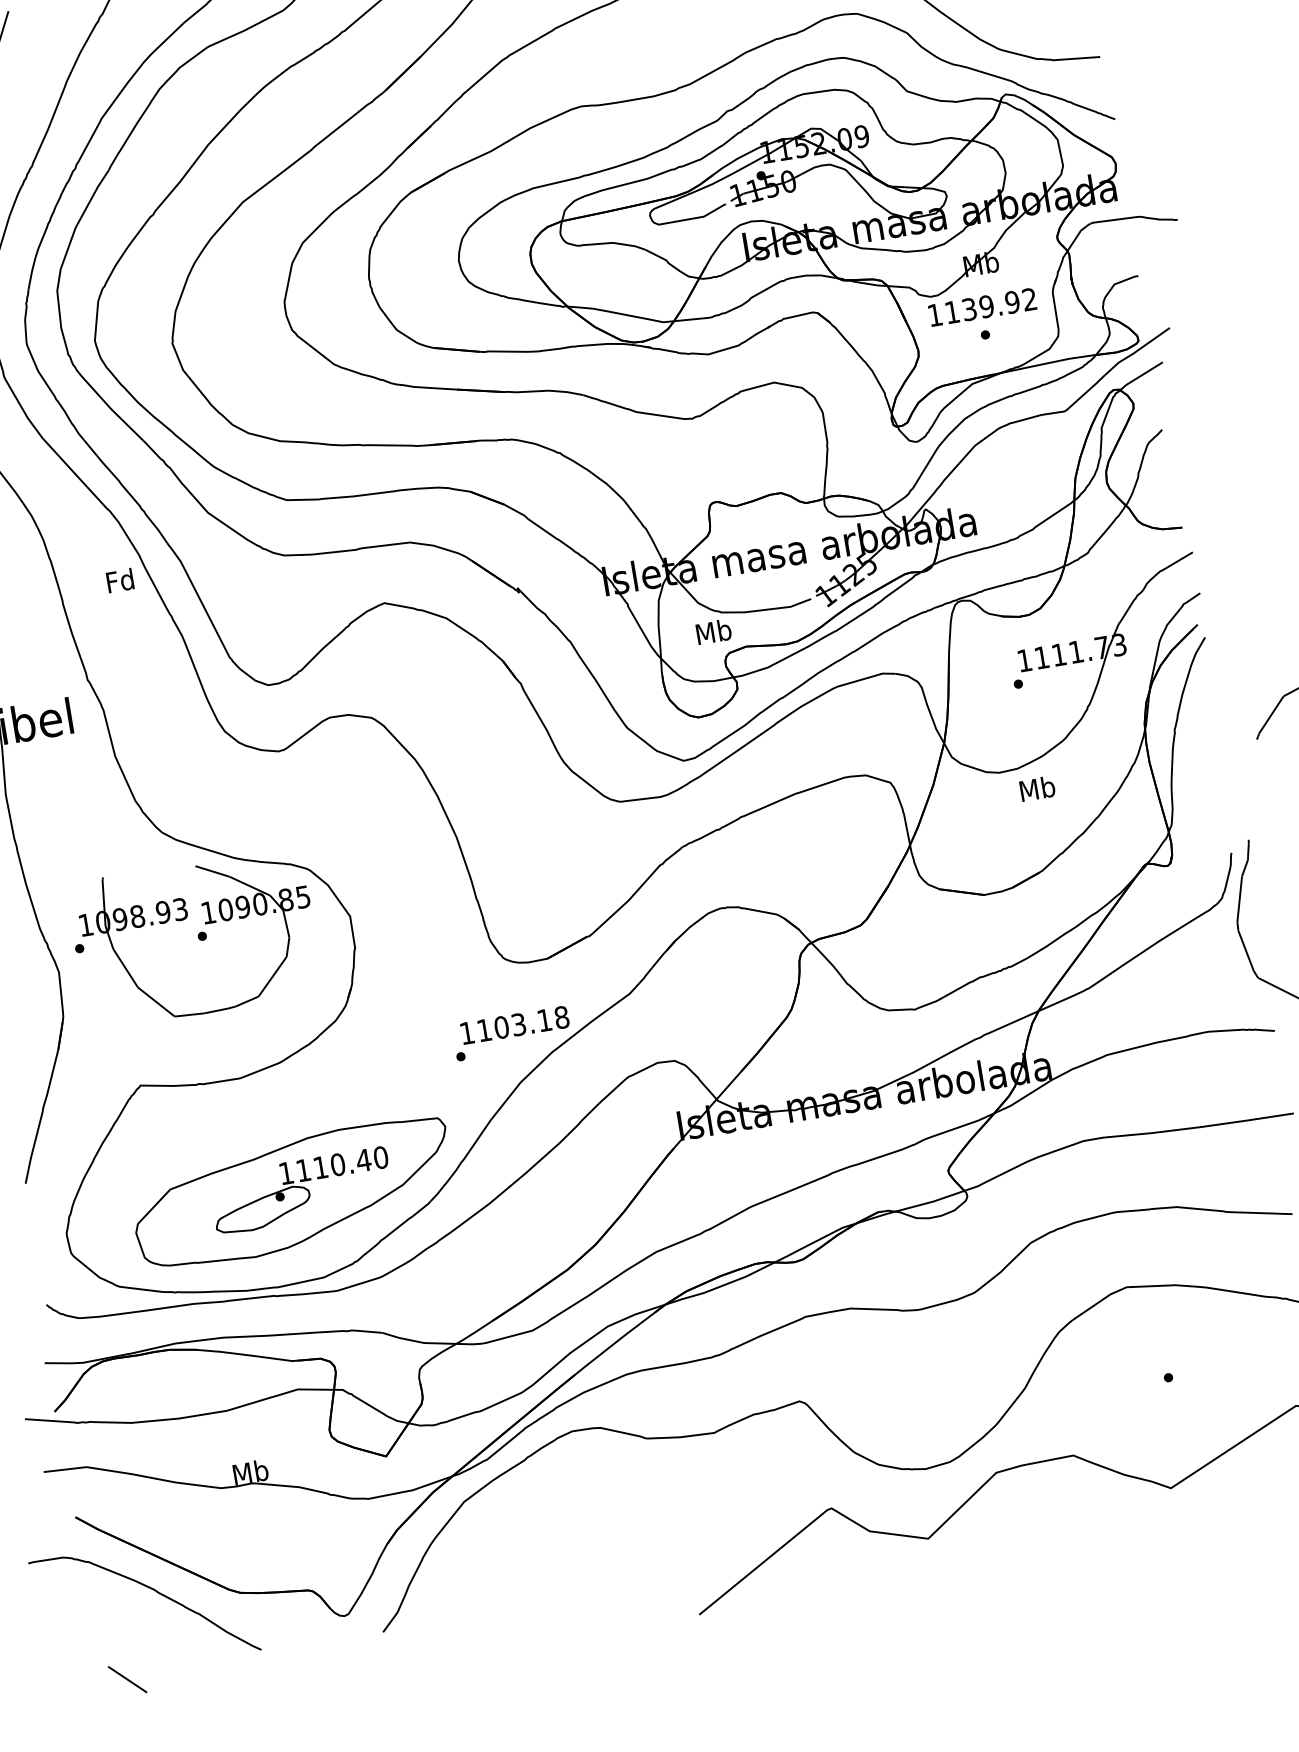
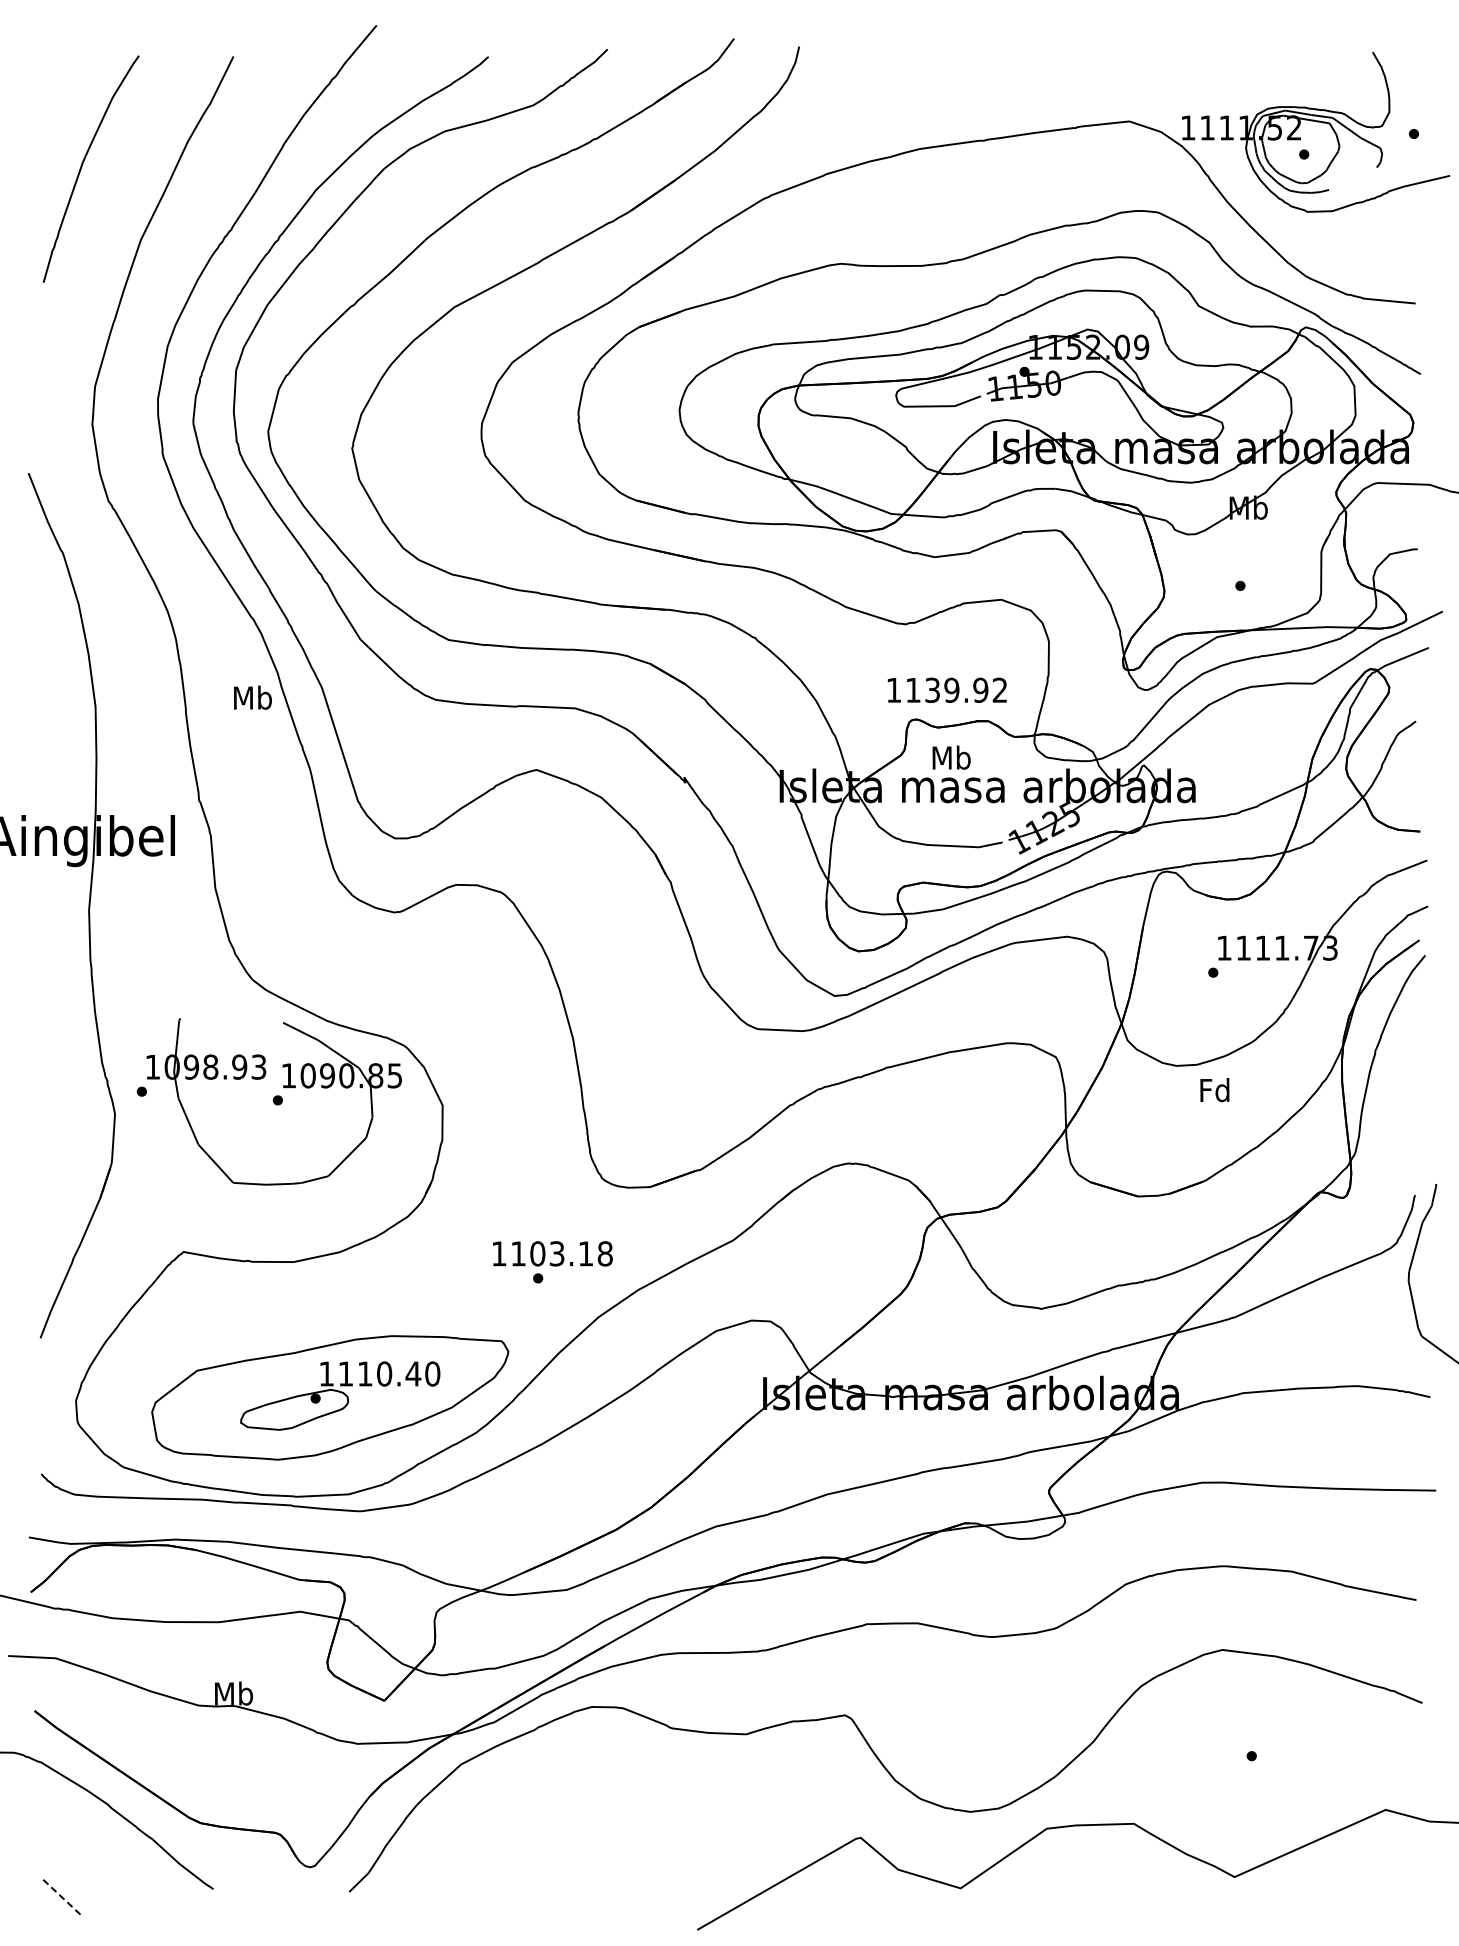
text: (981, 306) -> (946, 689), moved
text: (120, 580) -> (252, 697), Fd -> Mb
text: (713, 631) -> (951, 757), moved
text: (1037, 788) -> (1215, 1090), Mb -> Fd
text: (514, 1025) -> (552, 1253), moved
line: (127, 1679) -> (62, 1897), solid -> dashed

